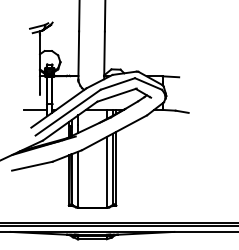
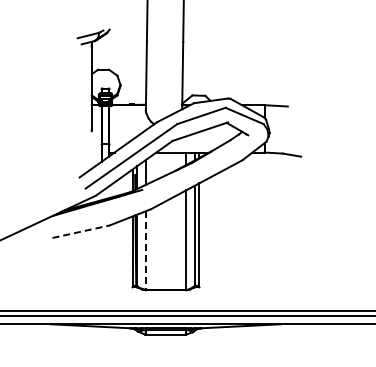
line: (35, 109) -> (85, 152), removed
line: (32, 166) -> (81, 231), solid -> dashed
line: (78, 180) -> (145, 251), solid -> dashed

